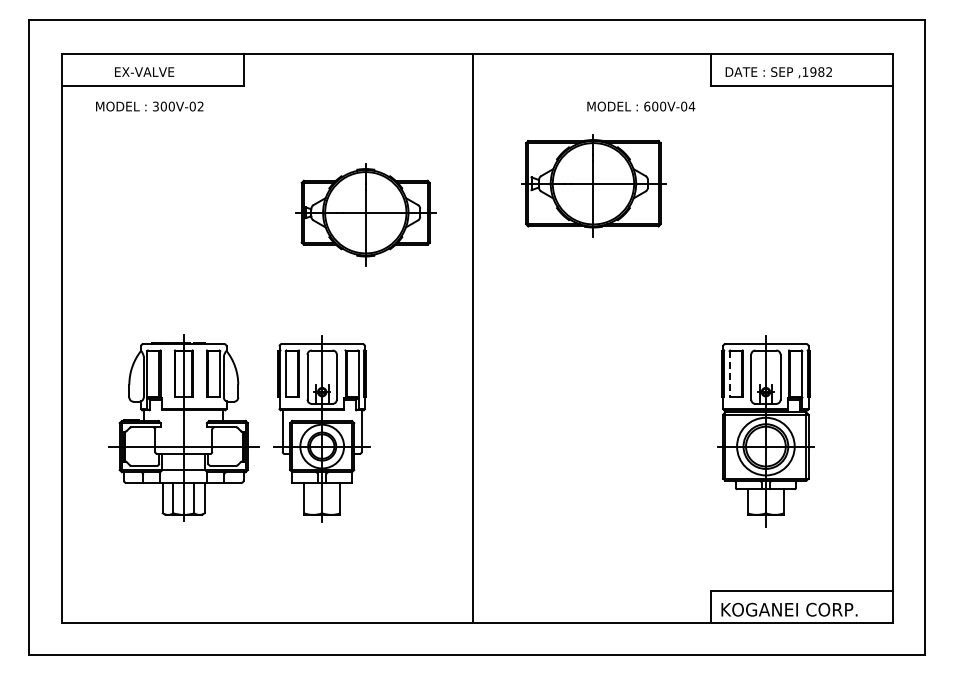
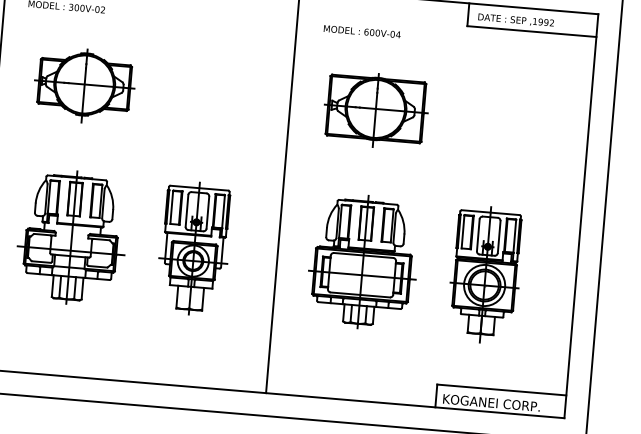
text: (821, 71) -> (546, 22), ,1982 -> ,1992
text: (641, 106) -> (362, 31), moved
part: (593, 185) -> (375, 110), moved
part: (365, 214) -> (84, 85), moved
line: (729, 374) -> (463, 232), dashed -> solid
part: (593, 427) -> (363, 261), added
part: (321, 428) -> (193, 248), moved

